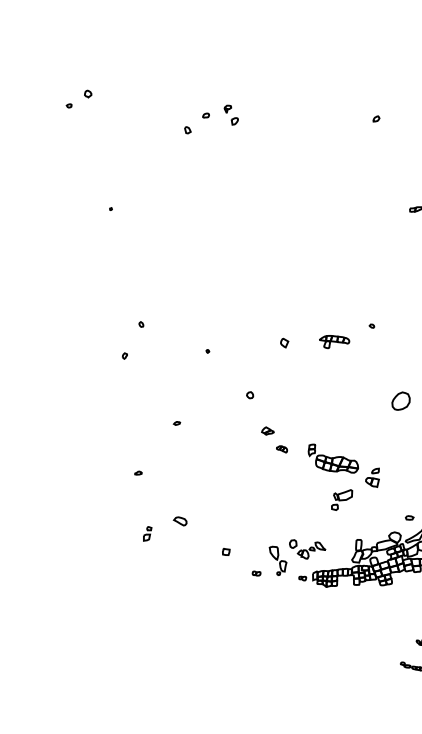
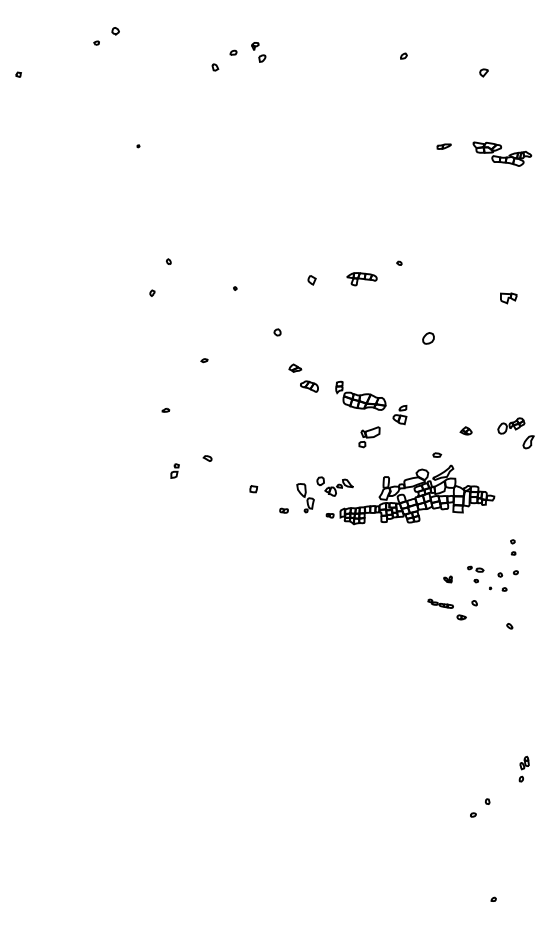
part: (401, 401) -> (428, 338), size x0.62
part: (282, 449) -> (309, 386), size x1.67
part: (180, 521) -> (207, 458), size x0.62

